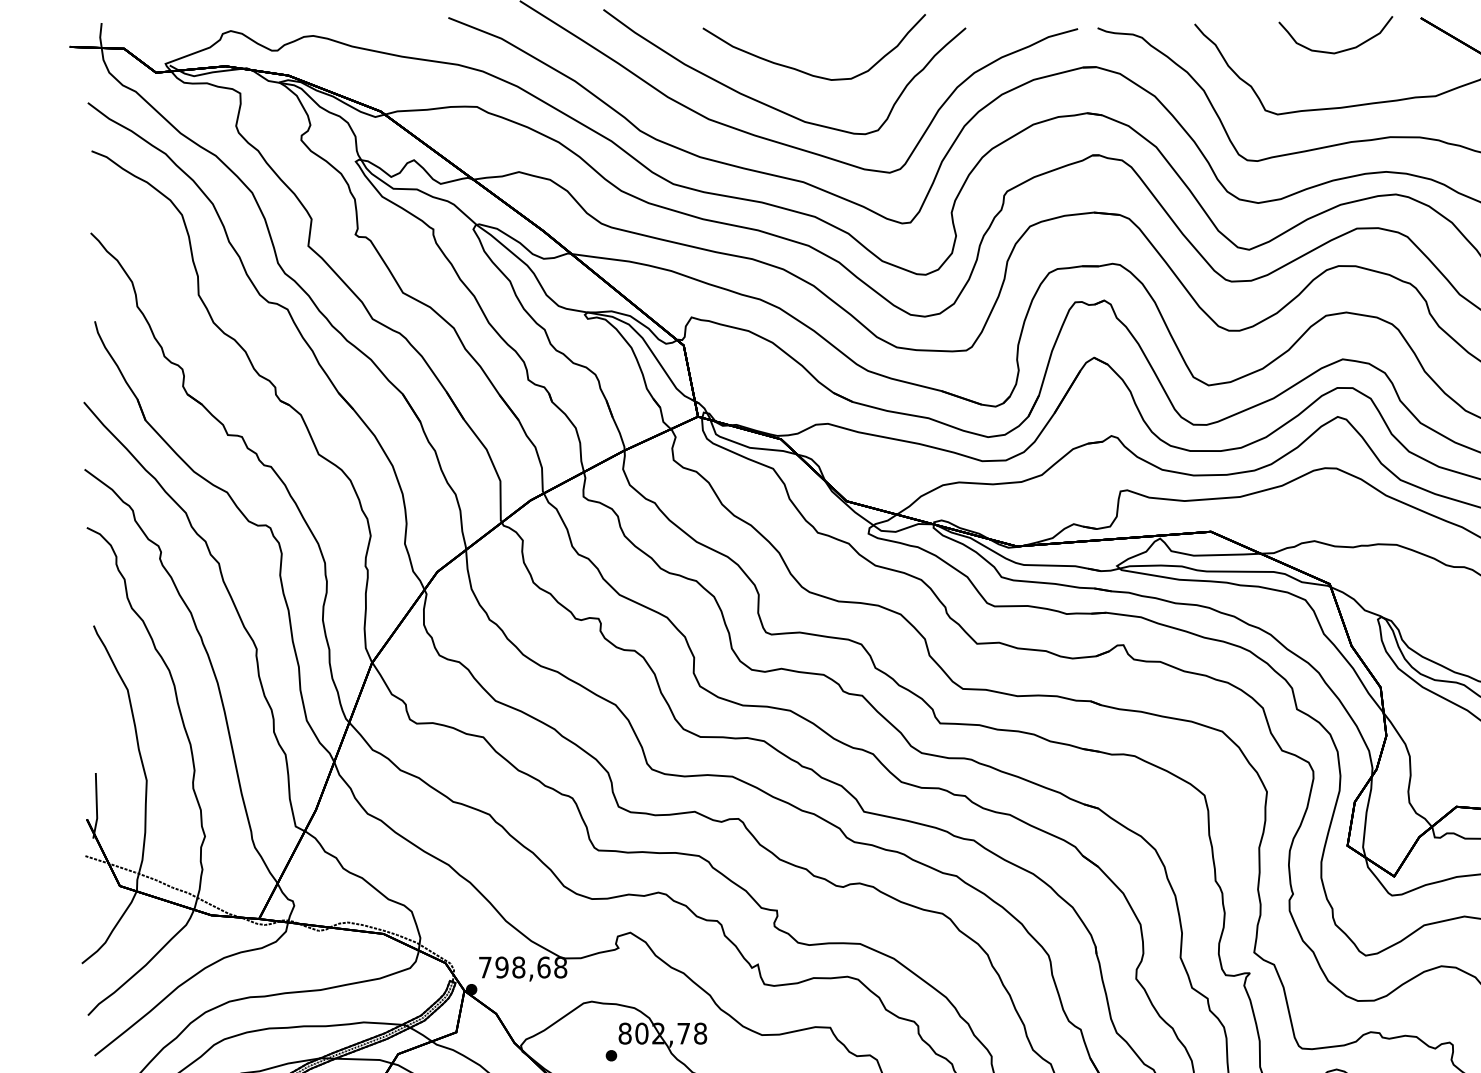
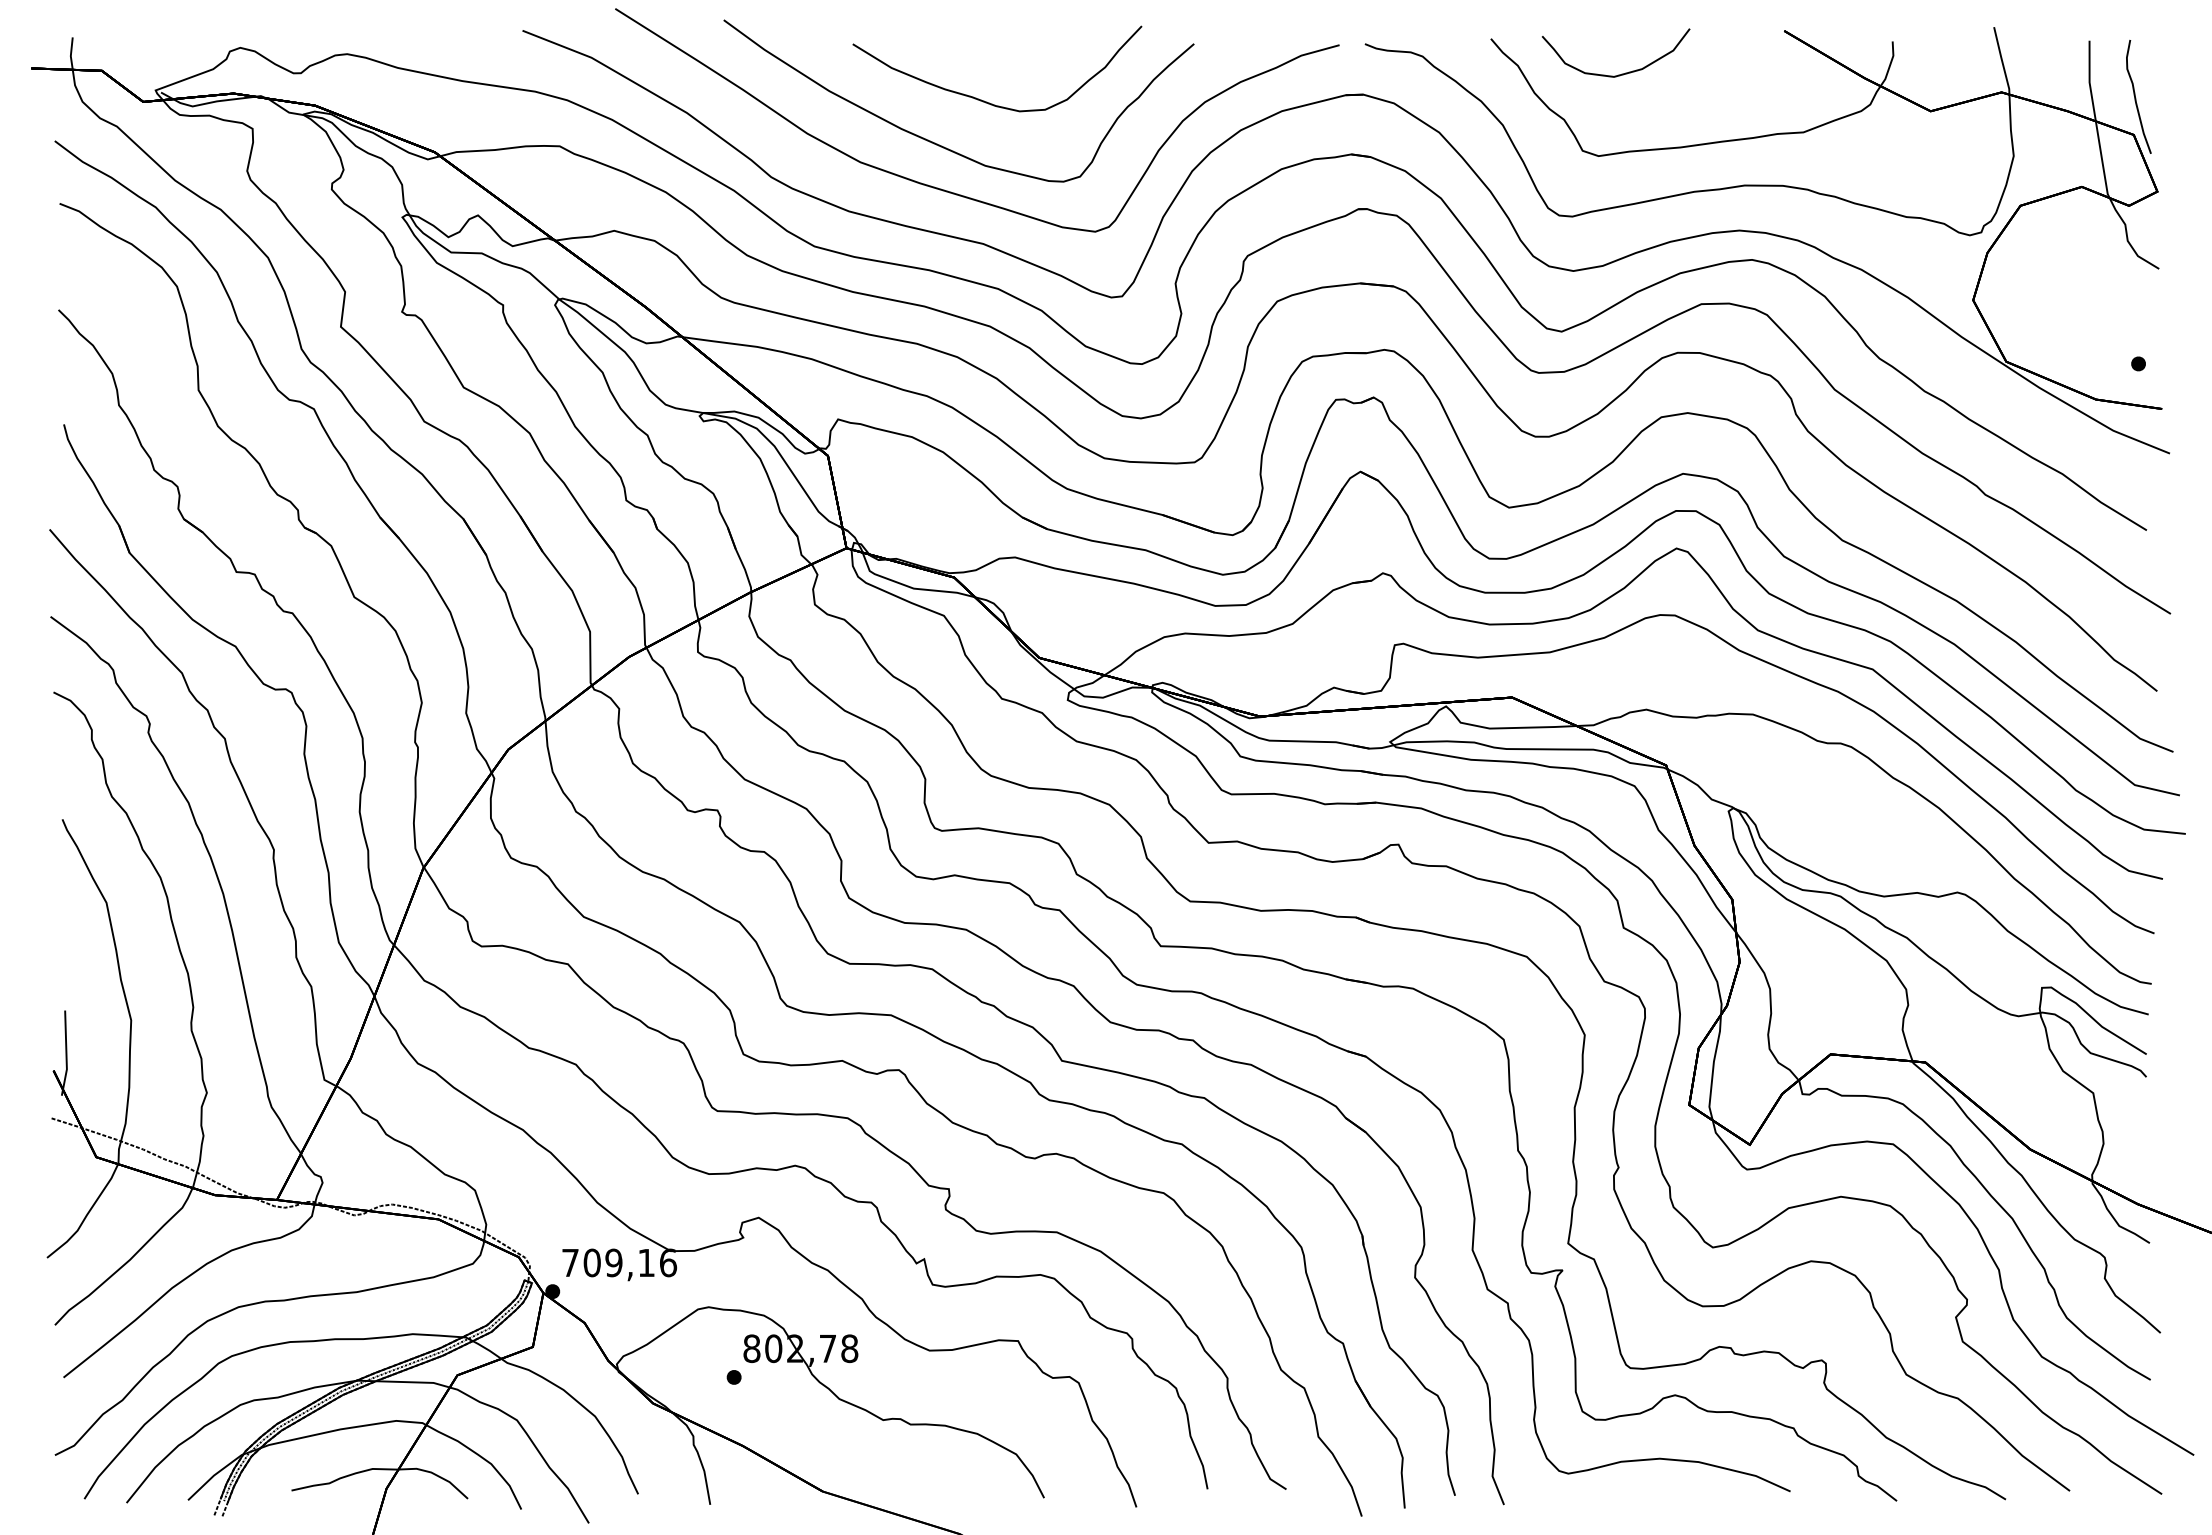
curve: (1340, 50) -> (1621, 73), moved
text: (531, 967) -> (630, 1262), 798,68 -> 709,16

